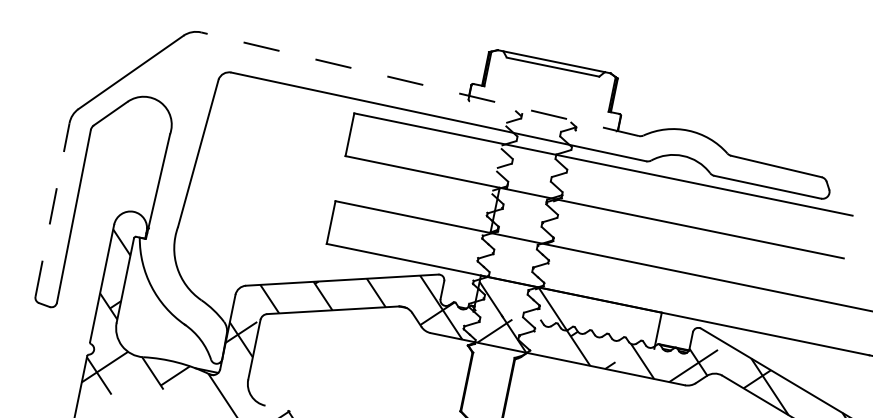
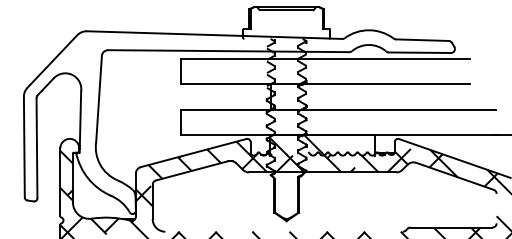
line: (419, 84) -> (214, 35), dashed -> solid
line: (52, 208) -> (24, 146), dashed -> solid

